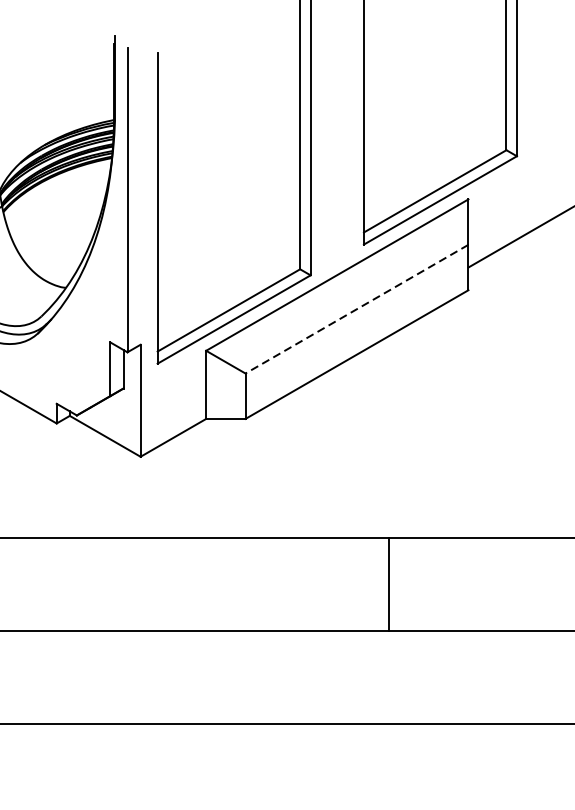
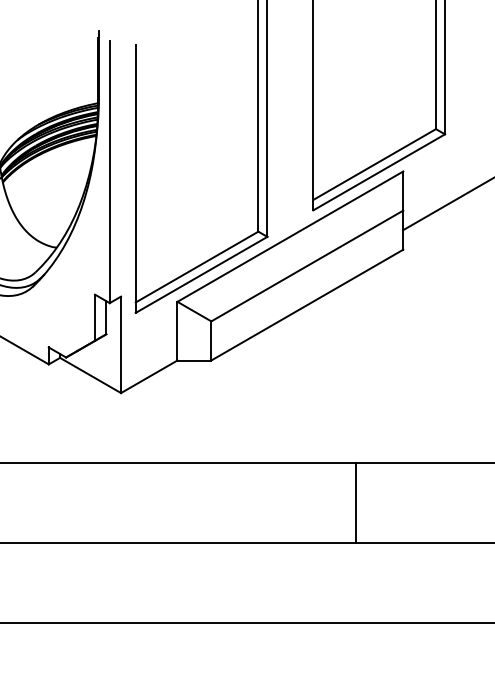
line: (357, 309) -> (307, 266), dashed -> solid
line: (388, 585) -> (355, 503), moved

